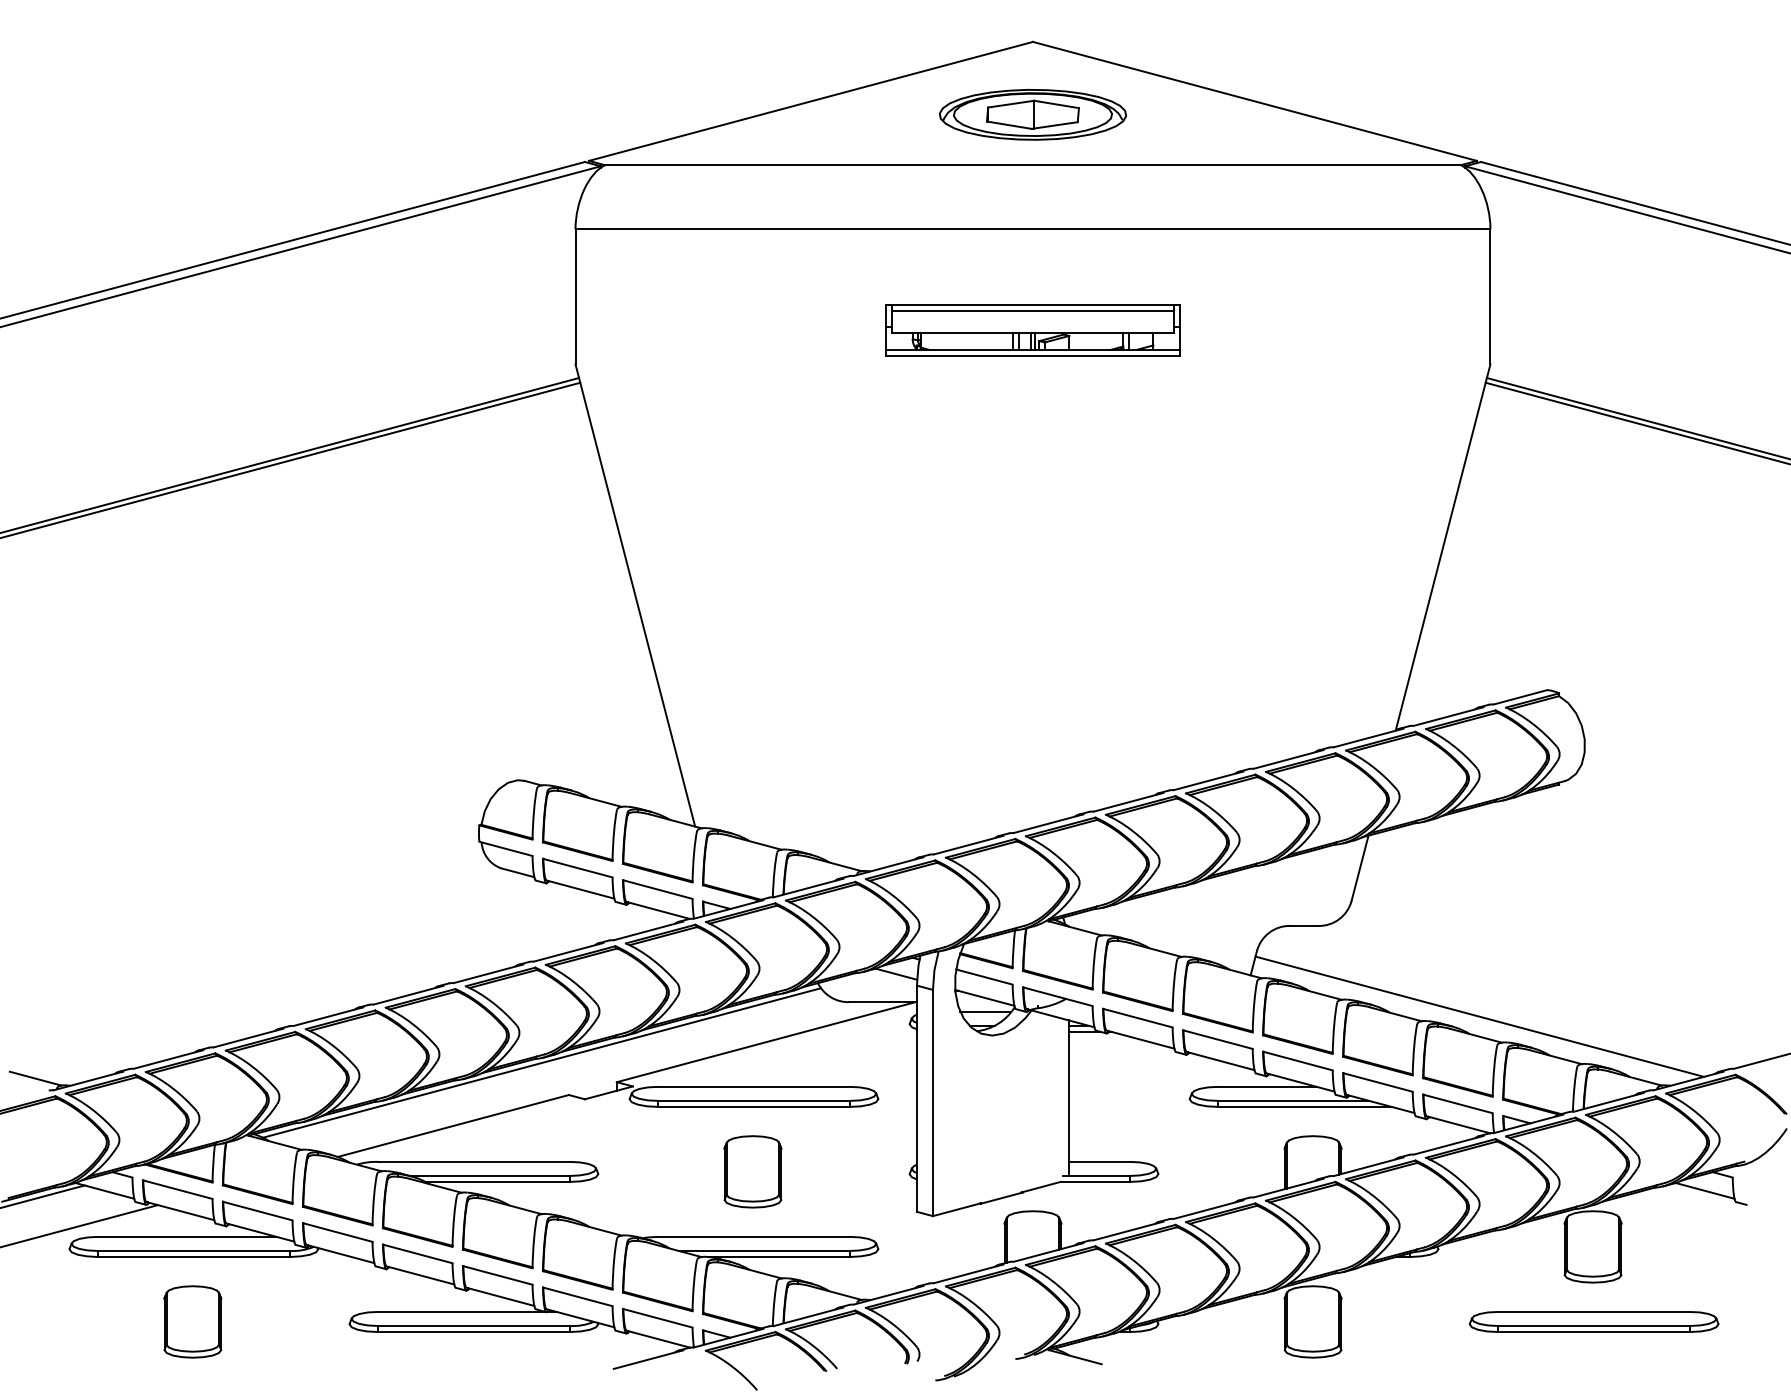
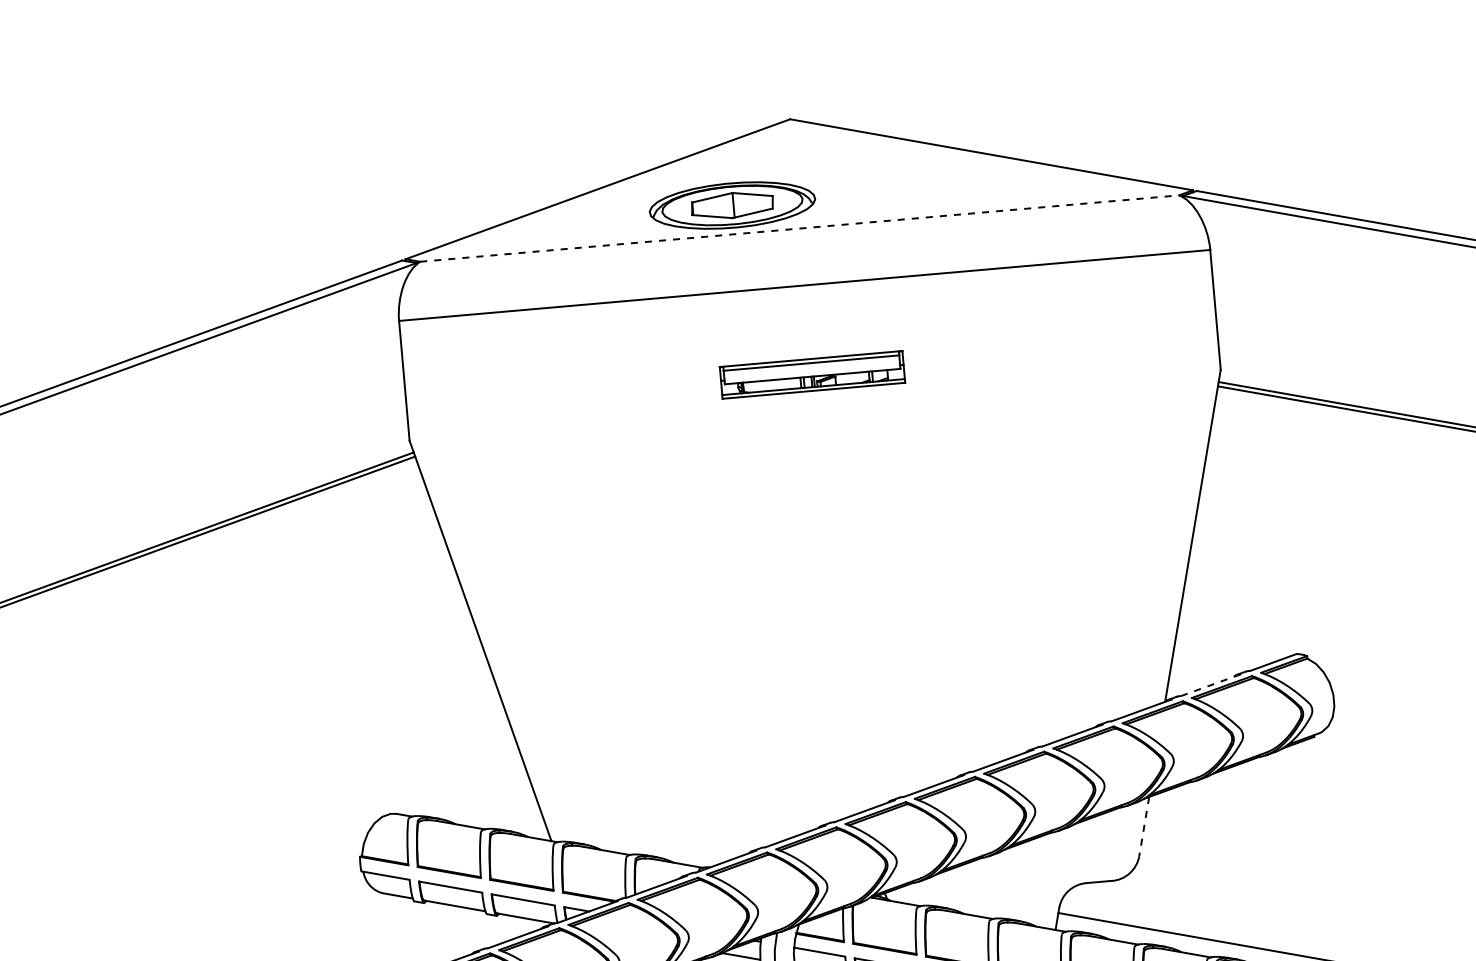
part: (1032, 114) -> (732, 205), moved
line: (1033, 165) -> (800, 228), solid -> dashed
part: (1032, 330) -> (812, 375), size x0.7
line: (1448, 716) -> (1210, 685), solid -> dashed
line: (1360, 868) -> (1144, 826), solid -> dashed

